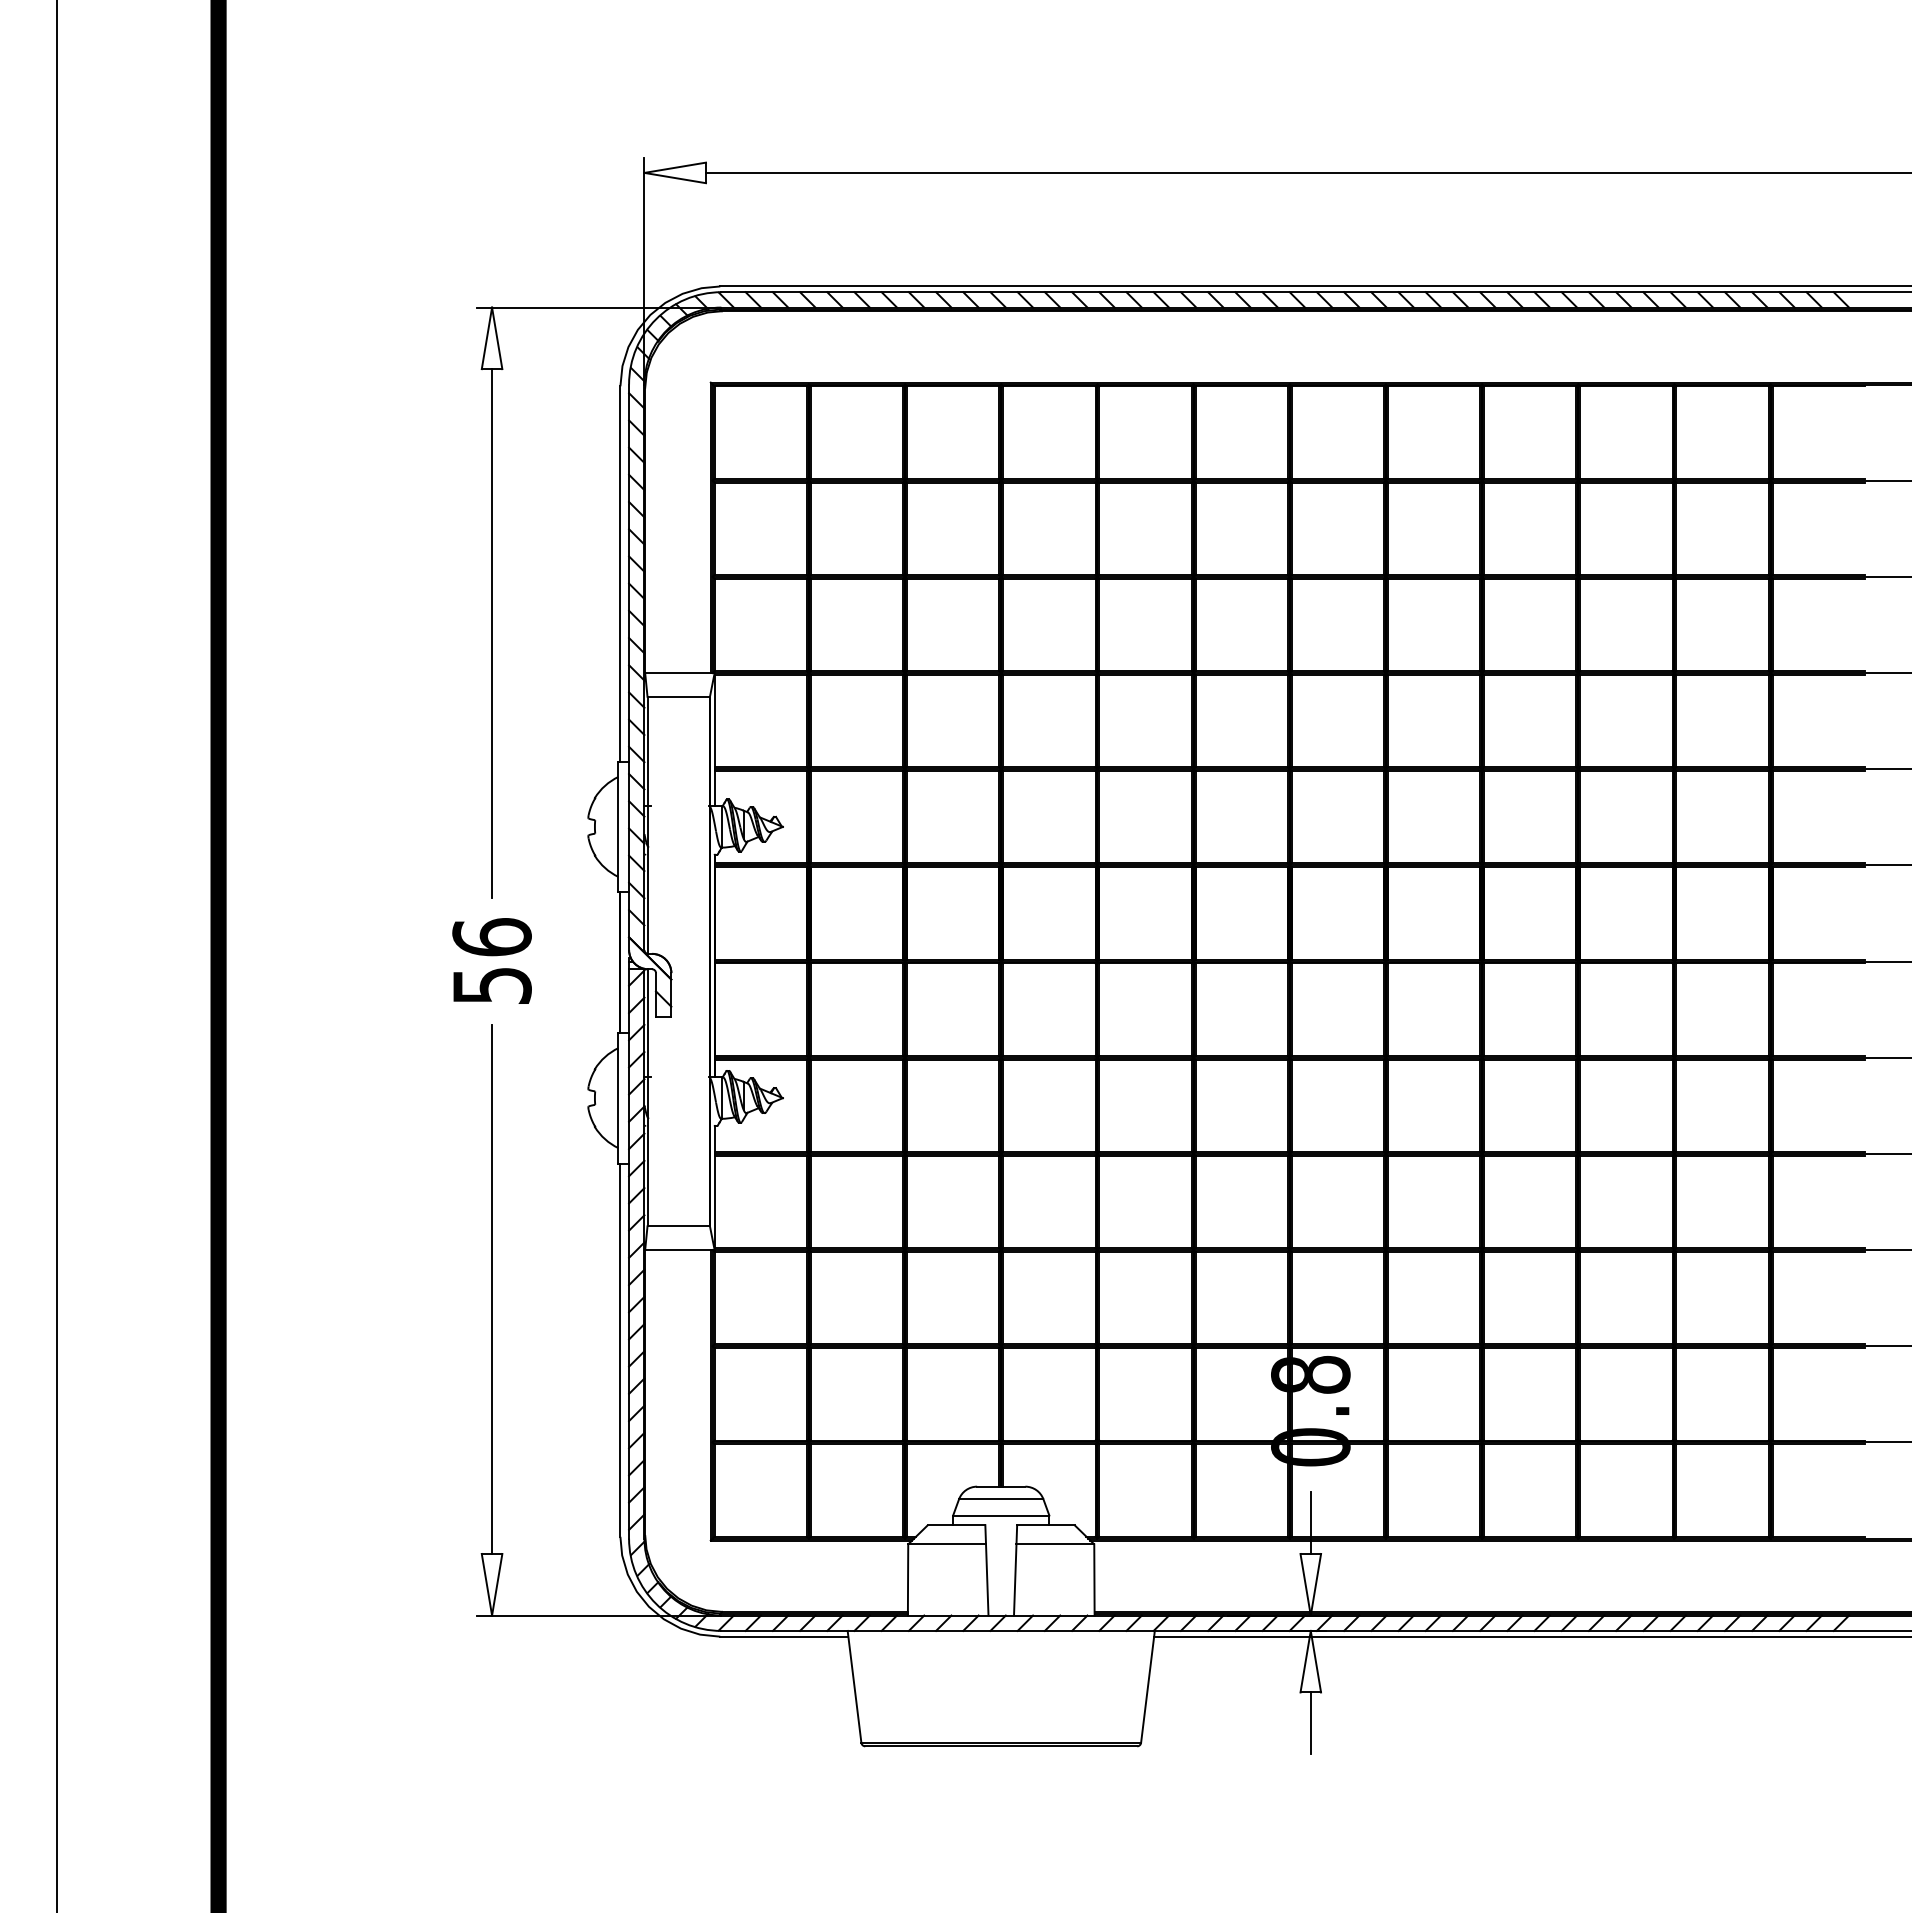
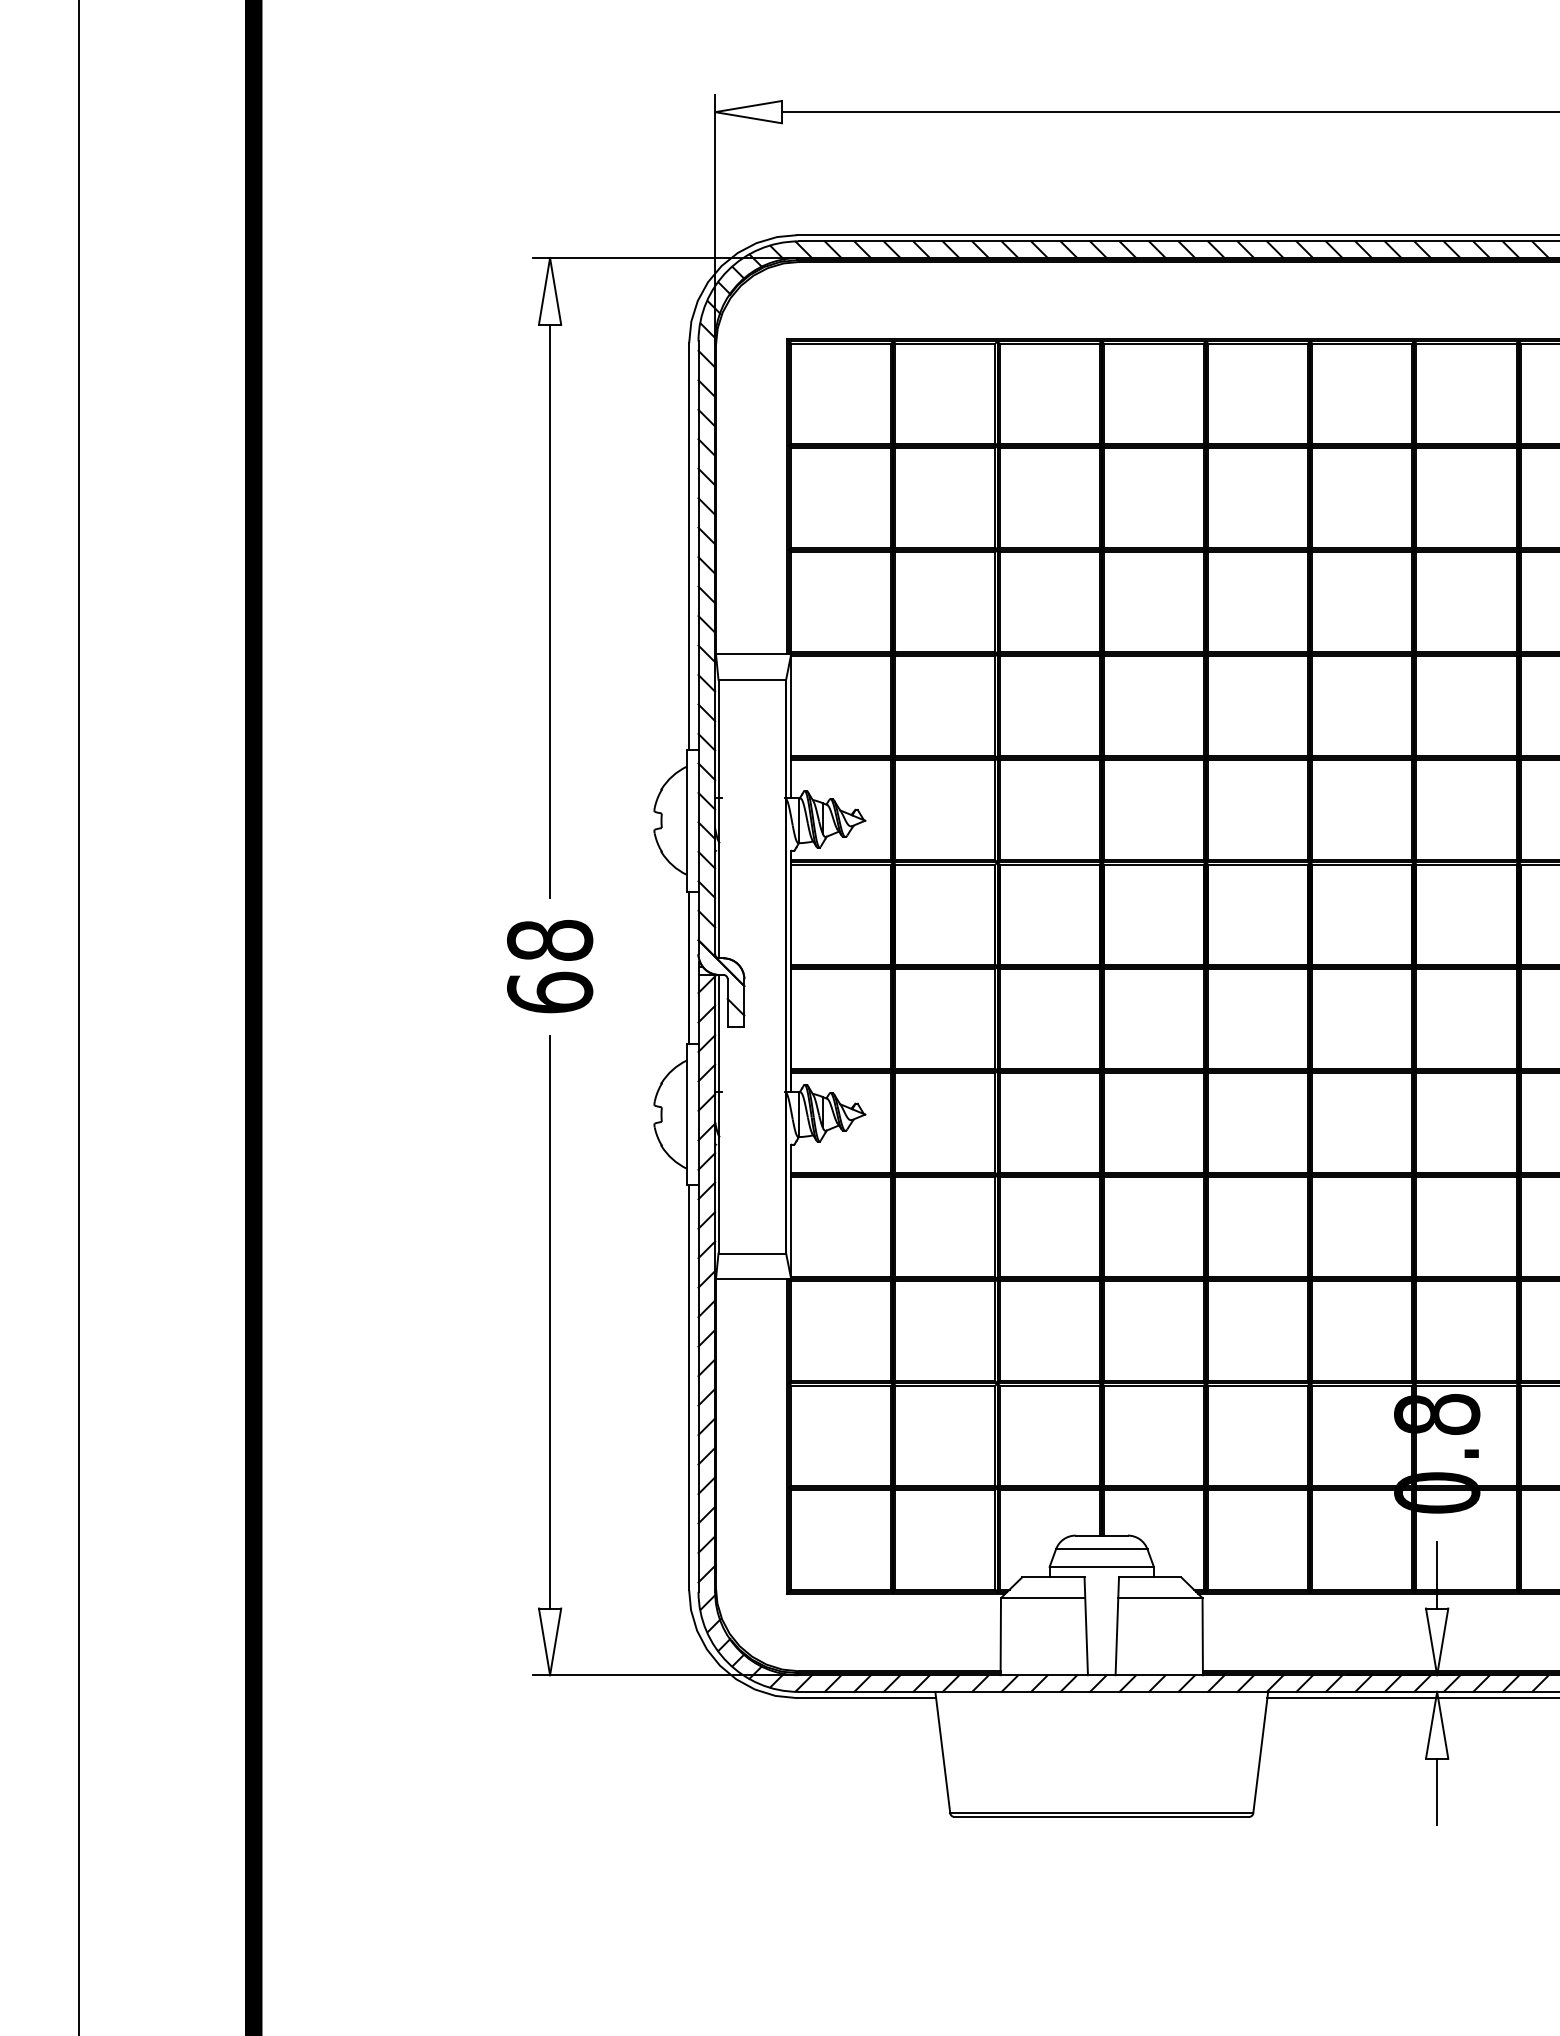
text: (491, 961) -> (549, 966), 56 -> 68

